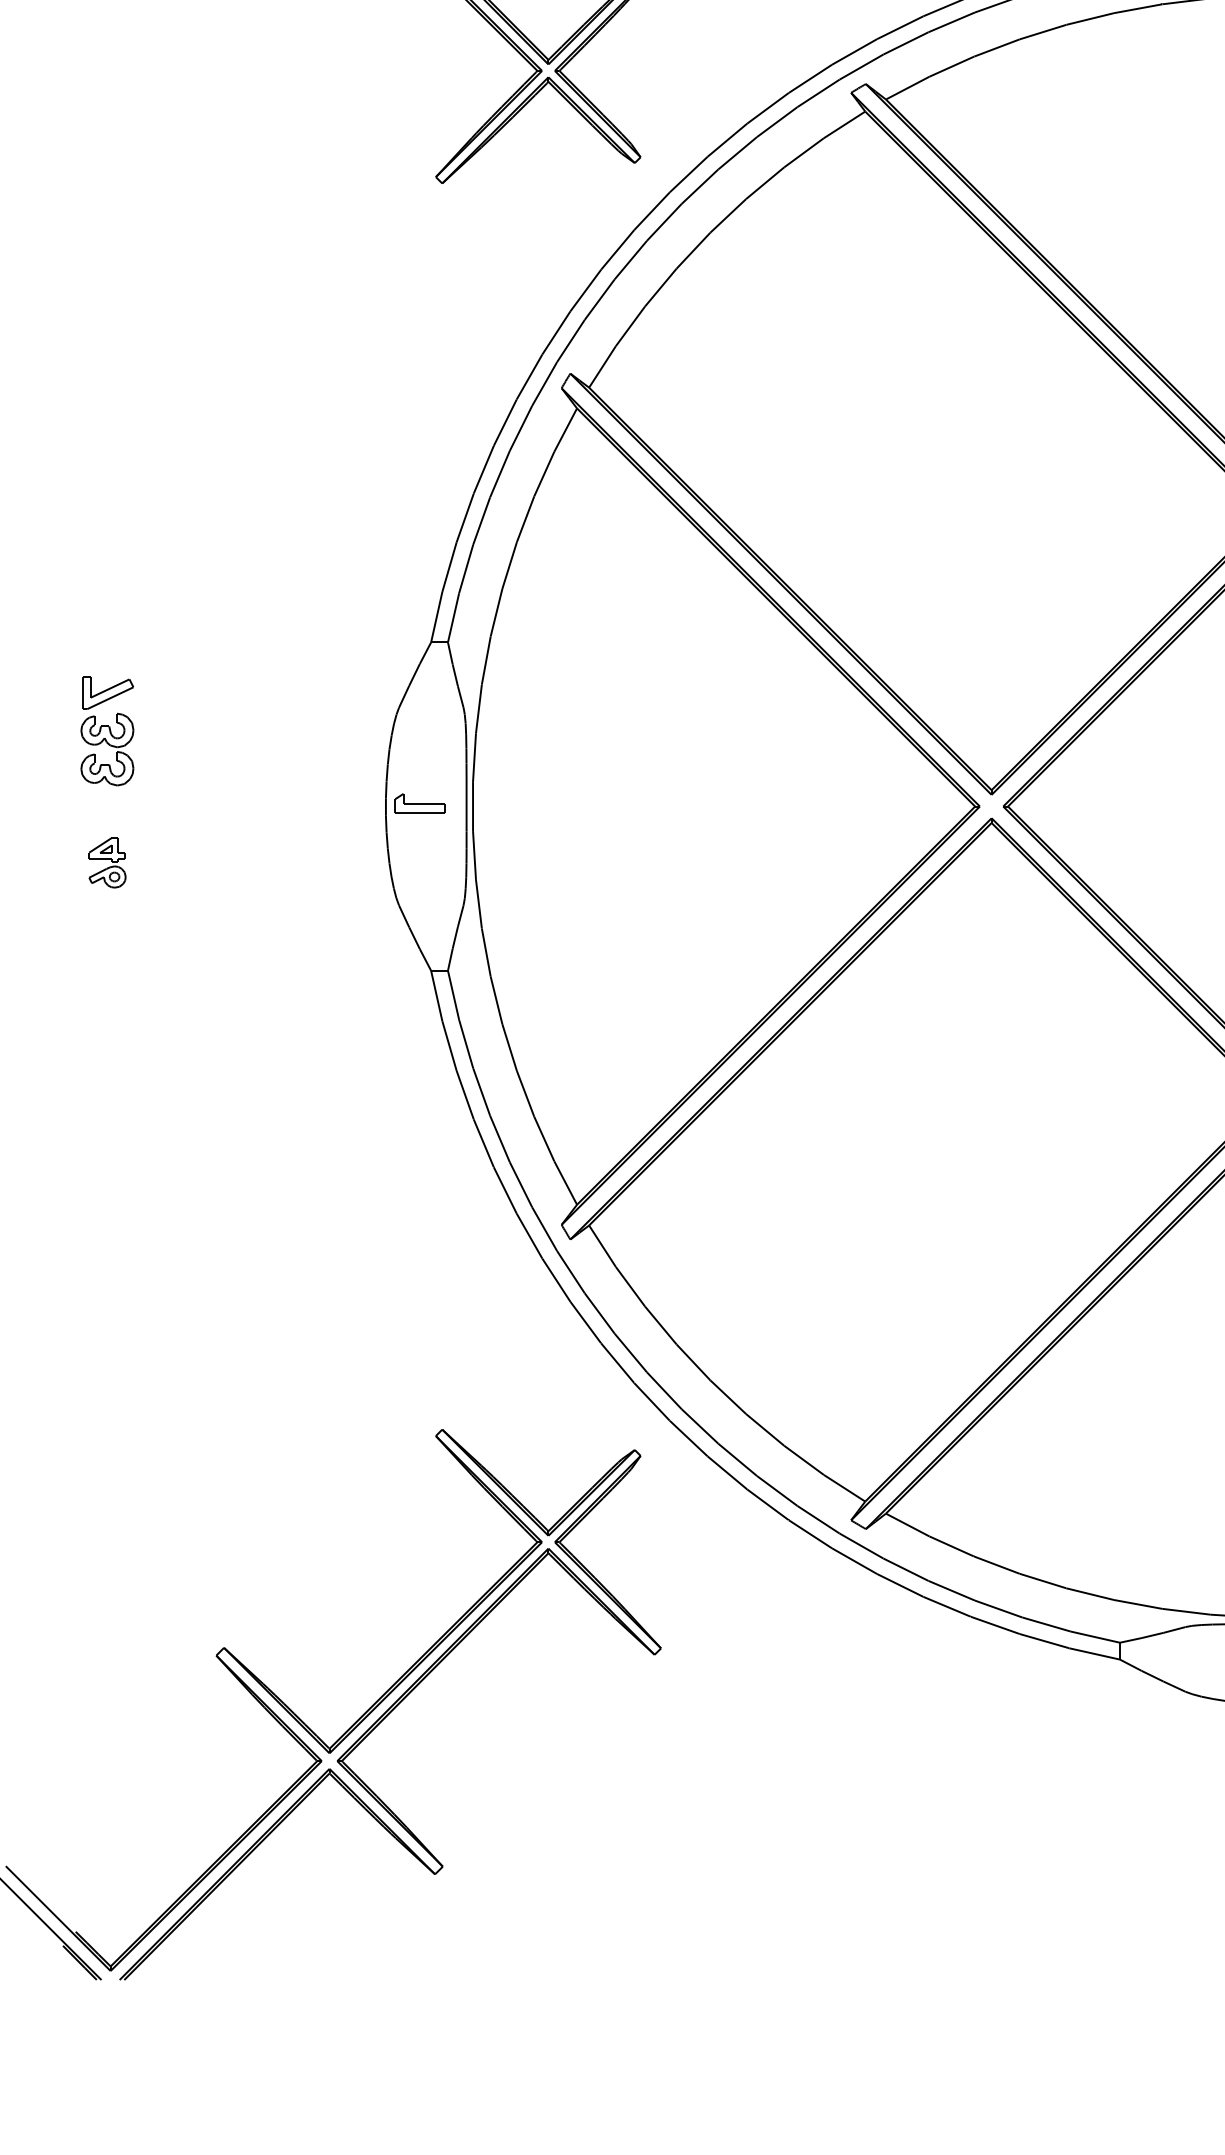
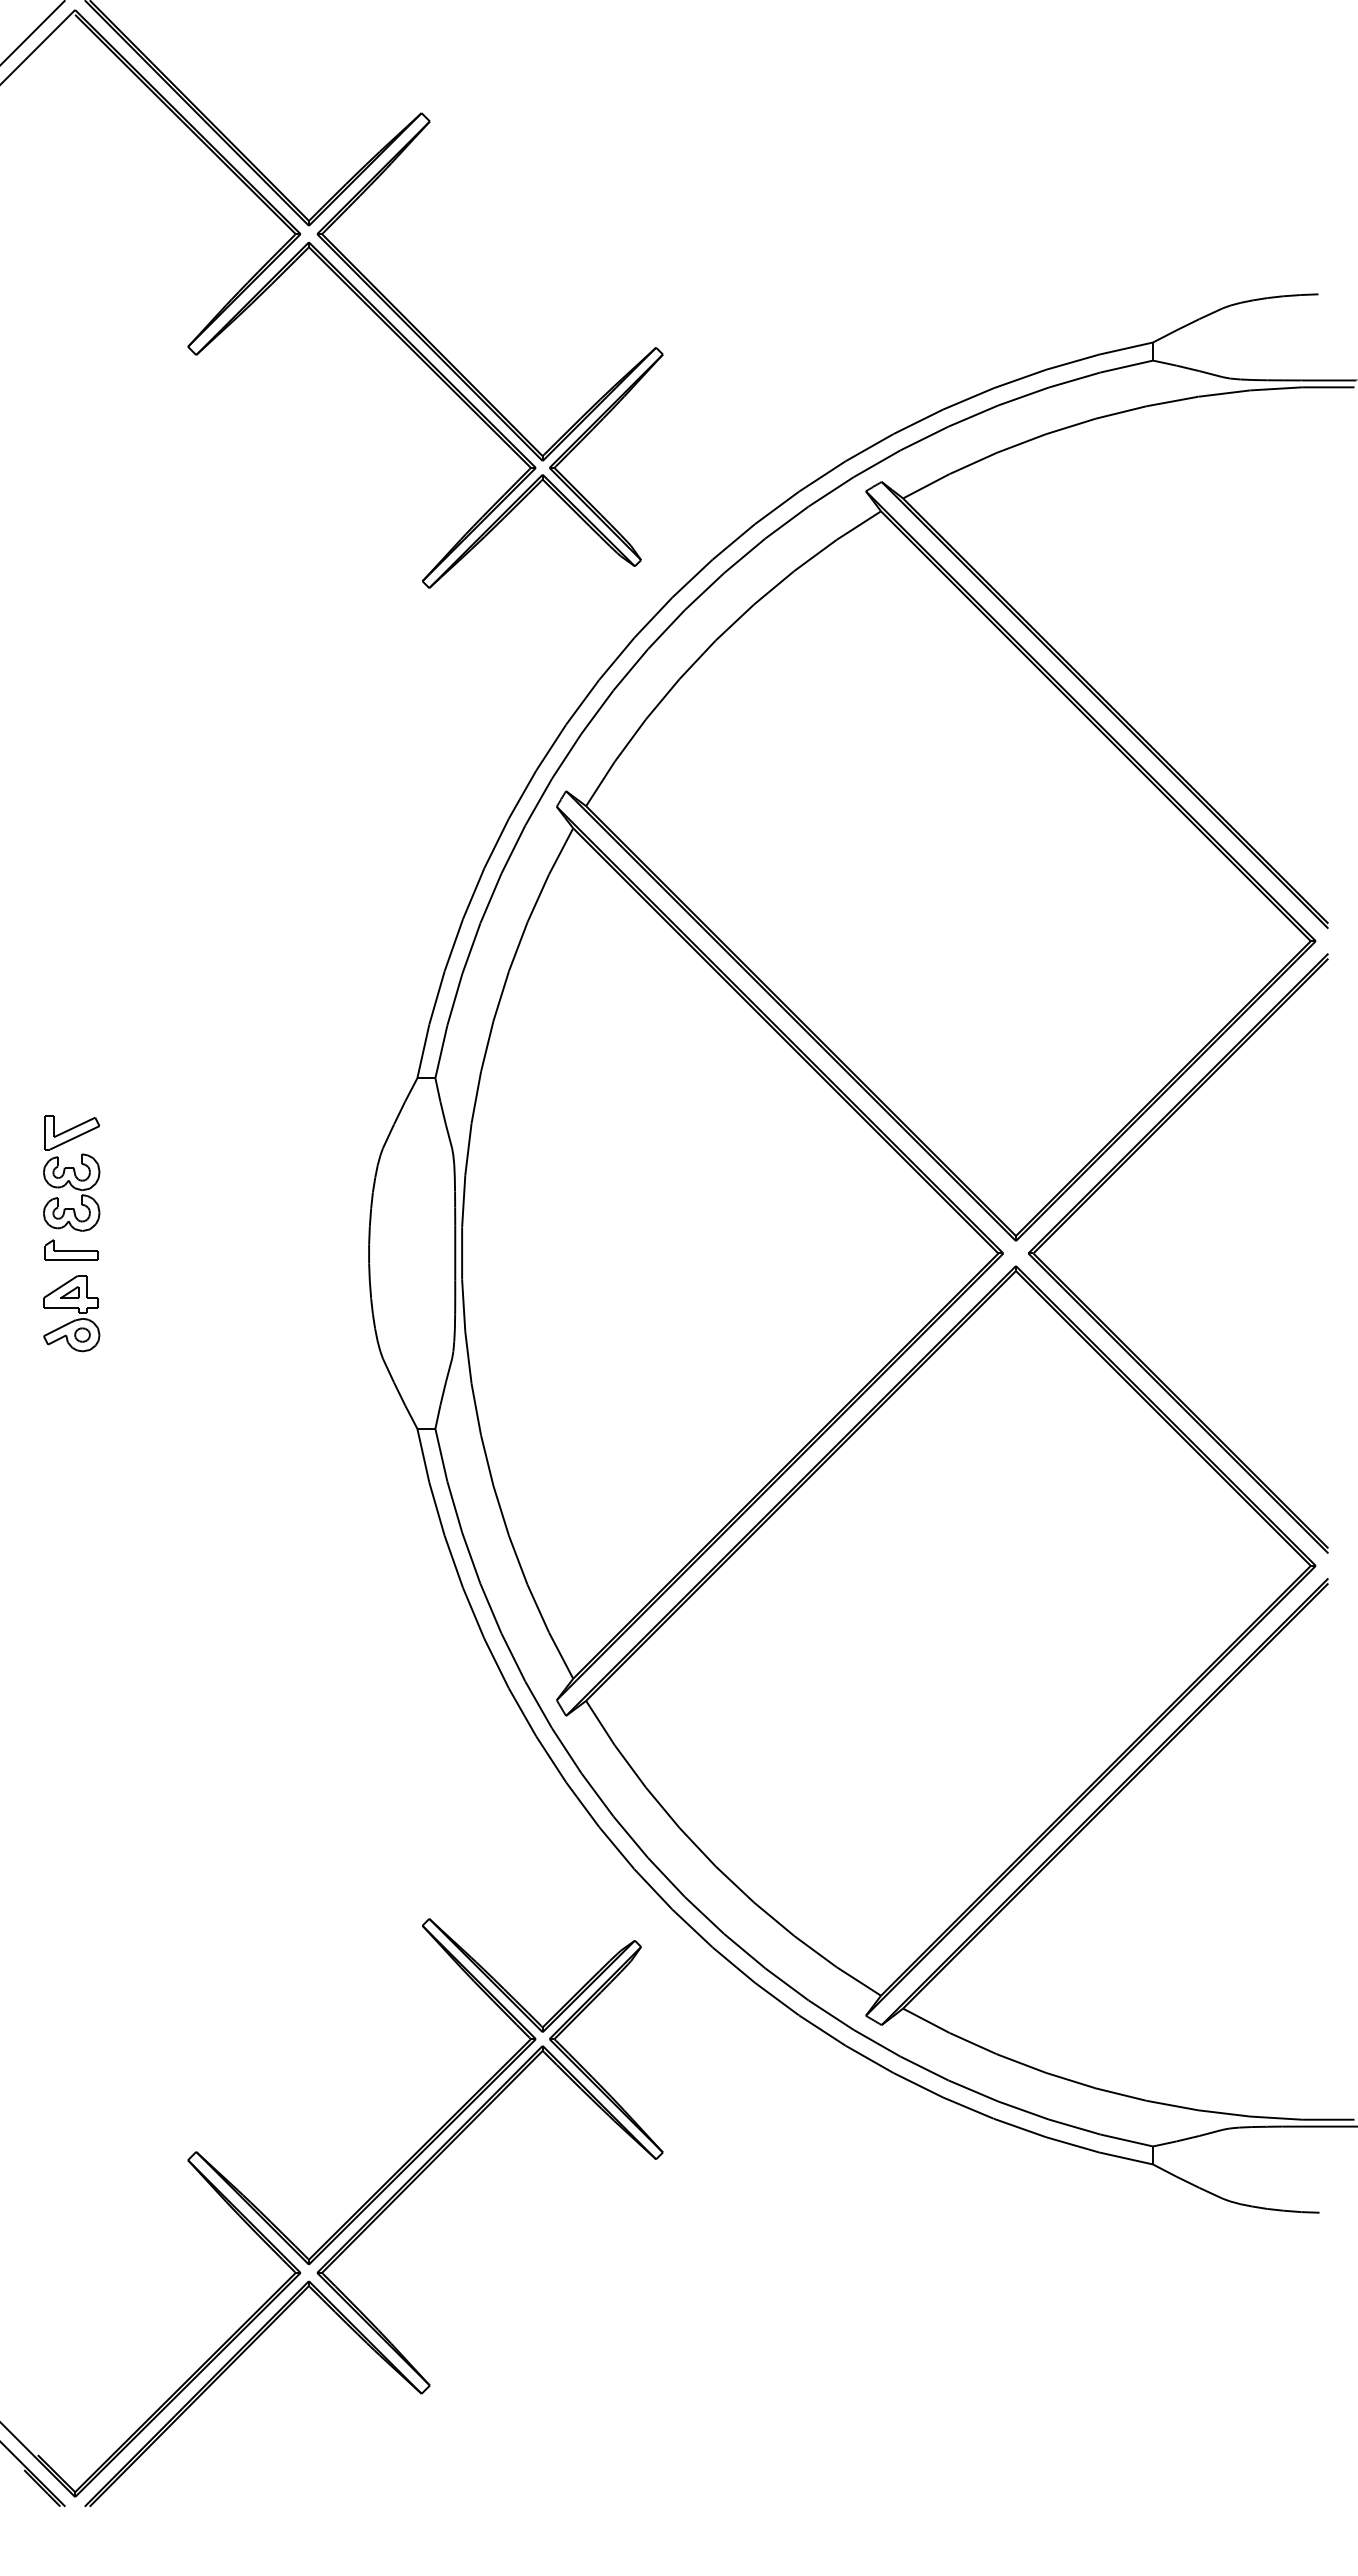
part: (419, 802) -> (71, 1249), moved
part: (107, 862) -> (71, 1313), size x1.43

